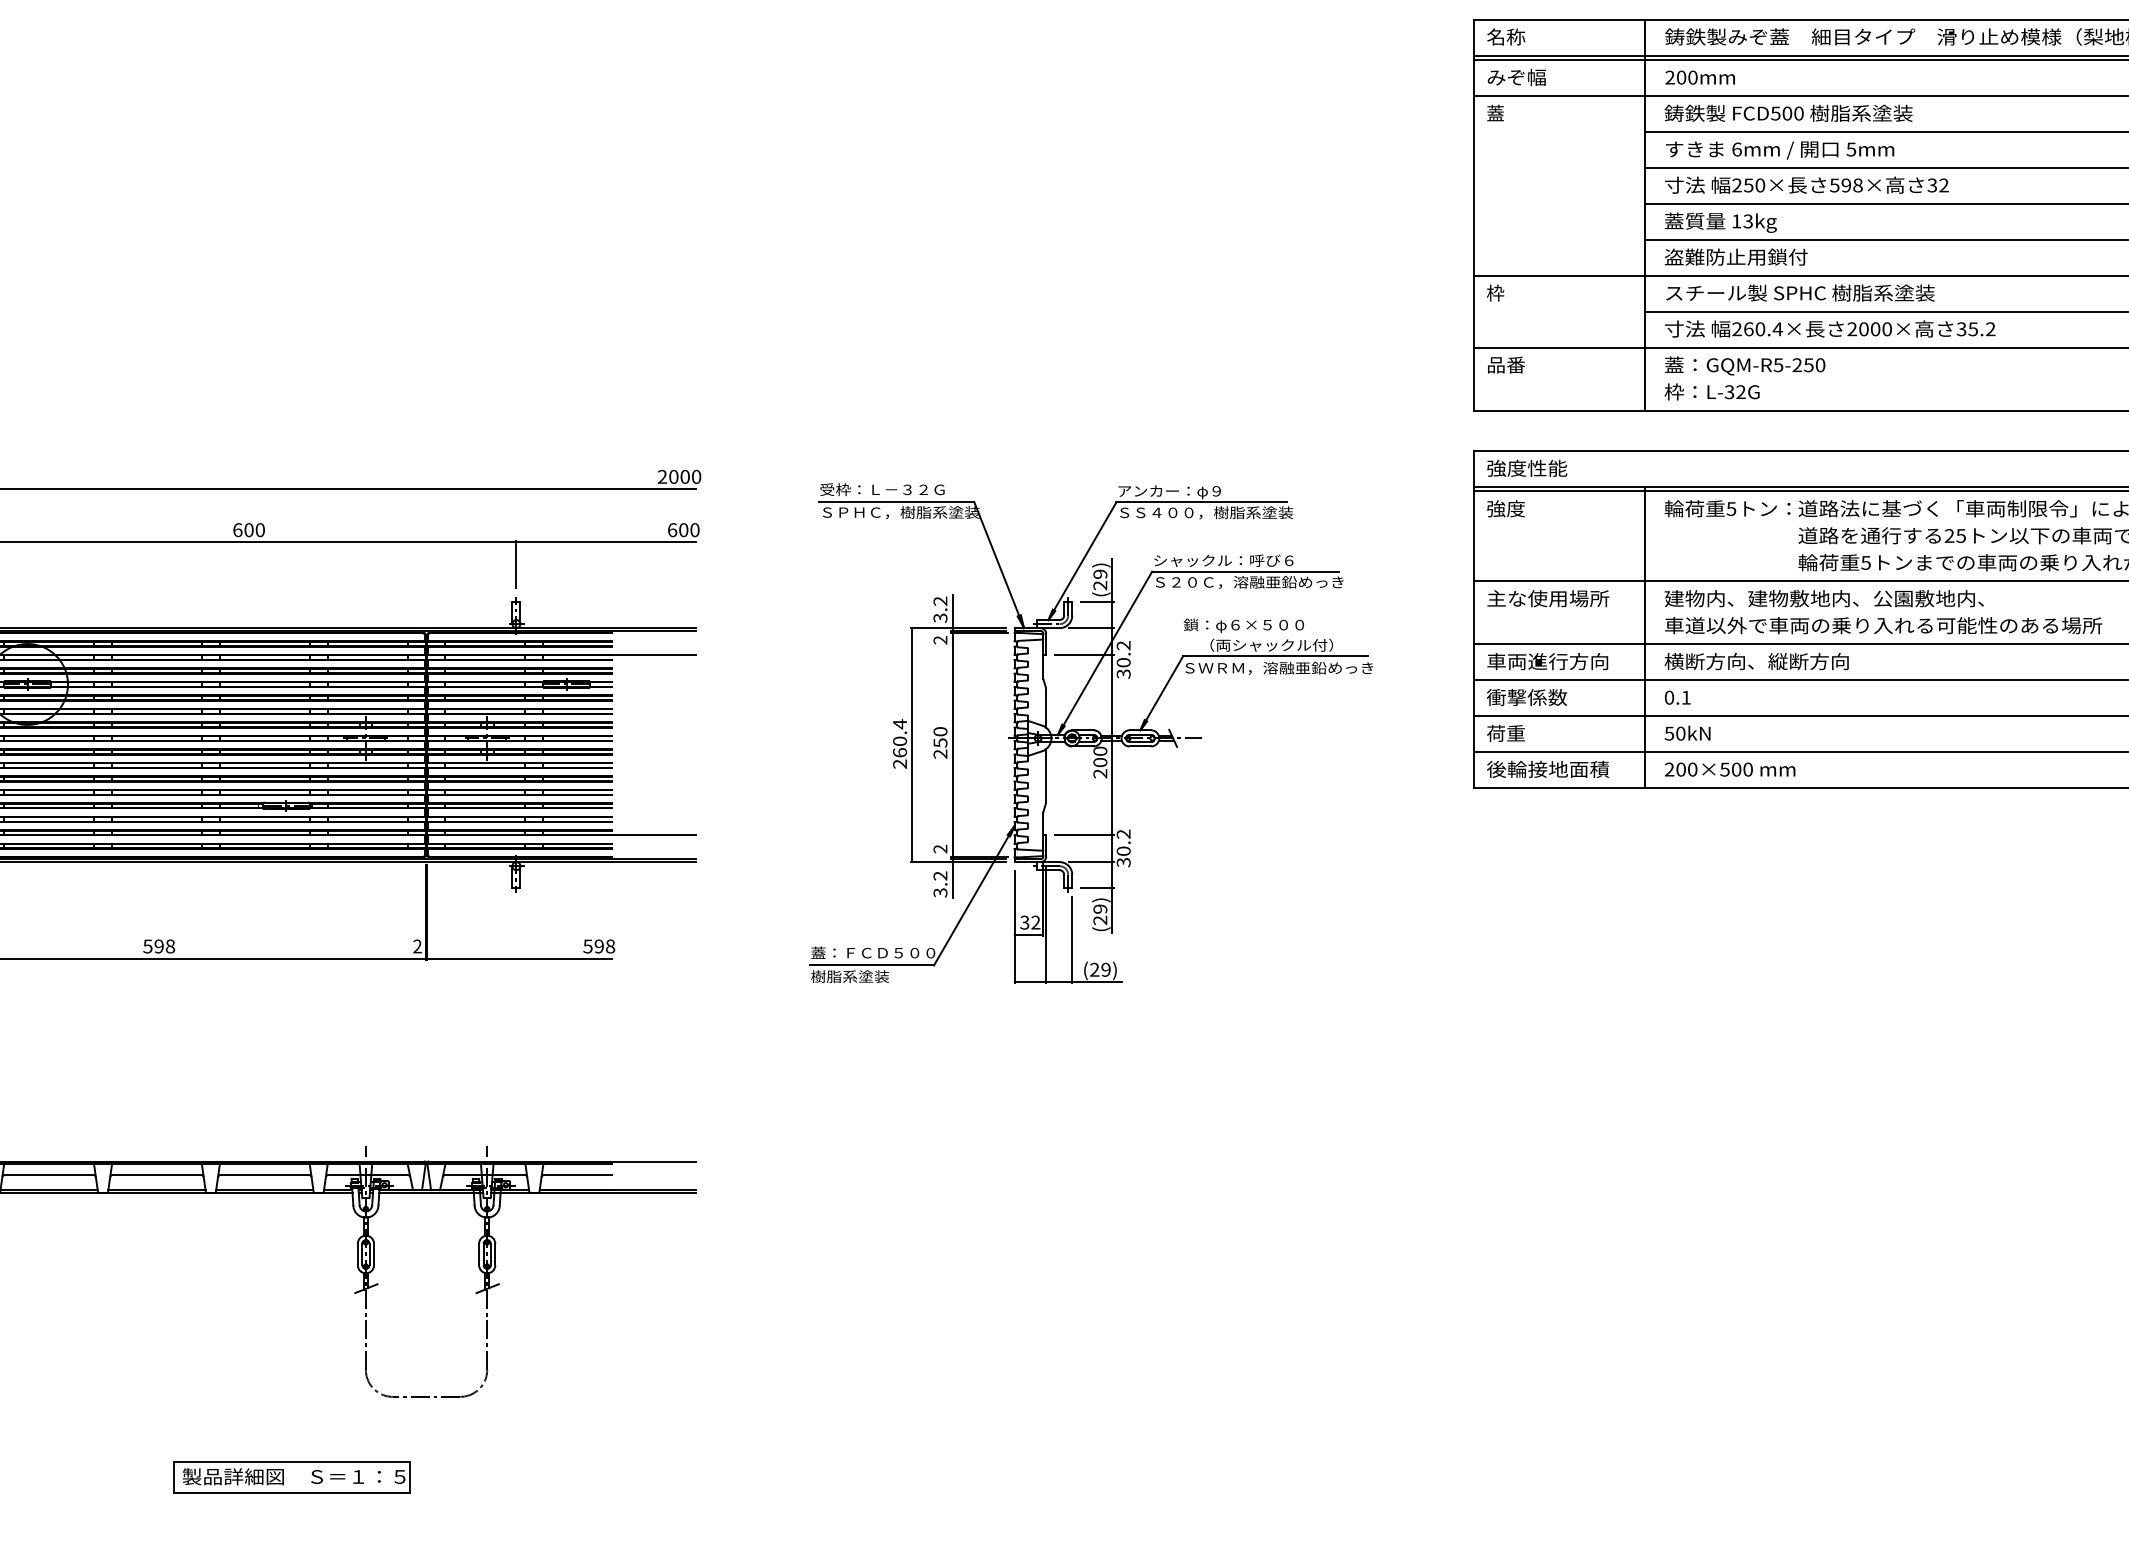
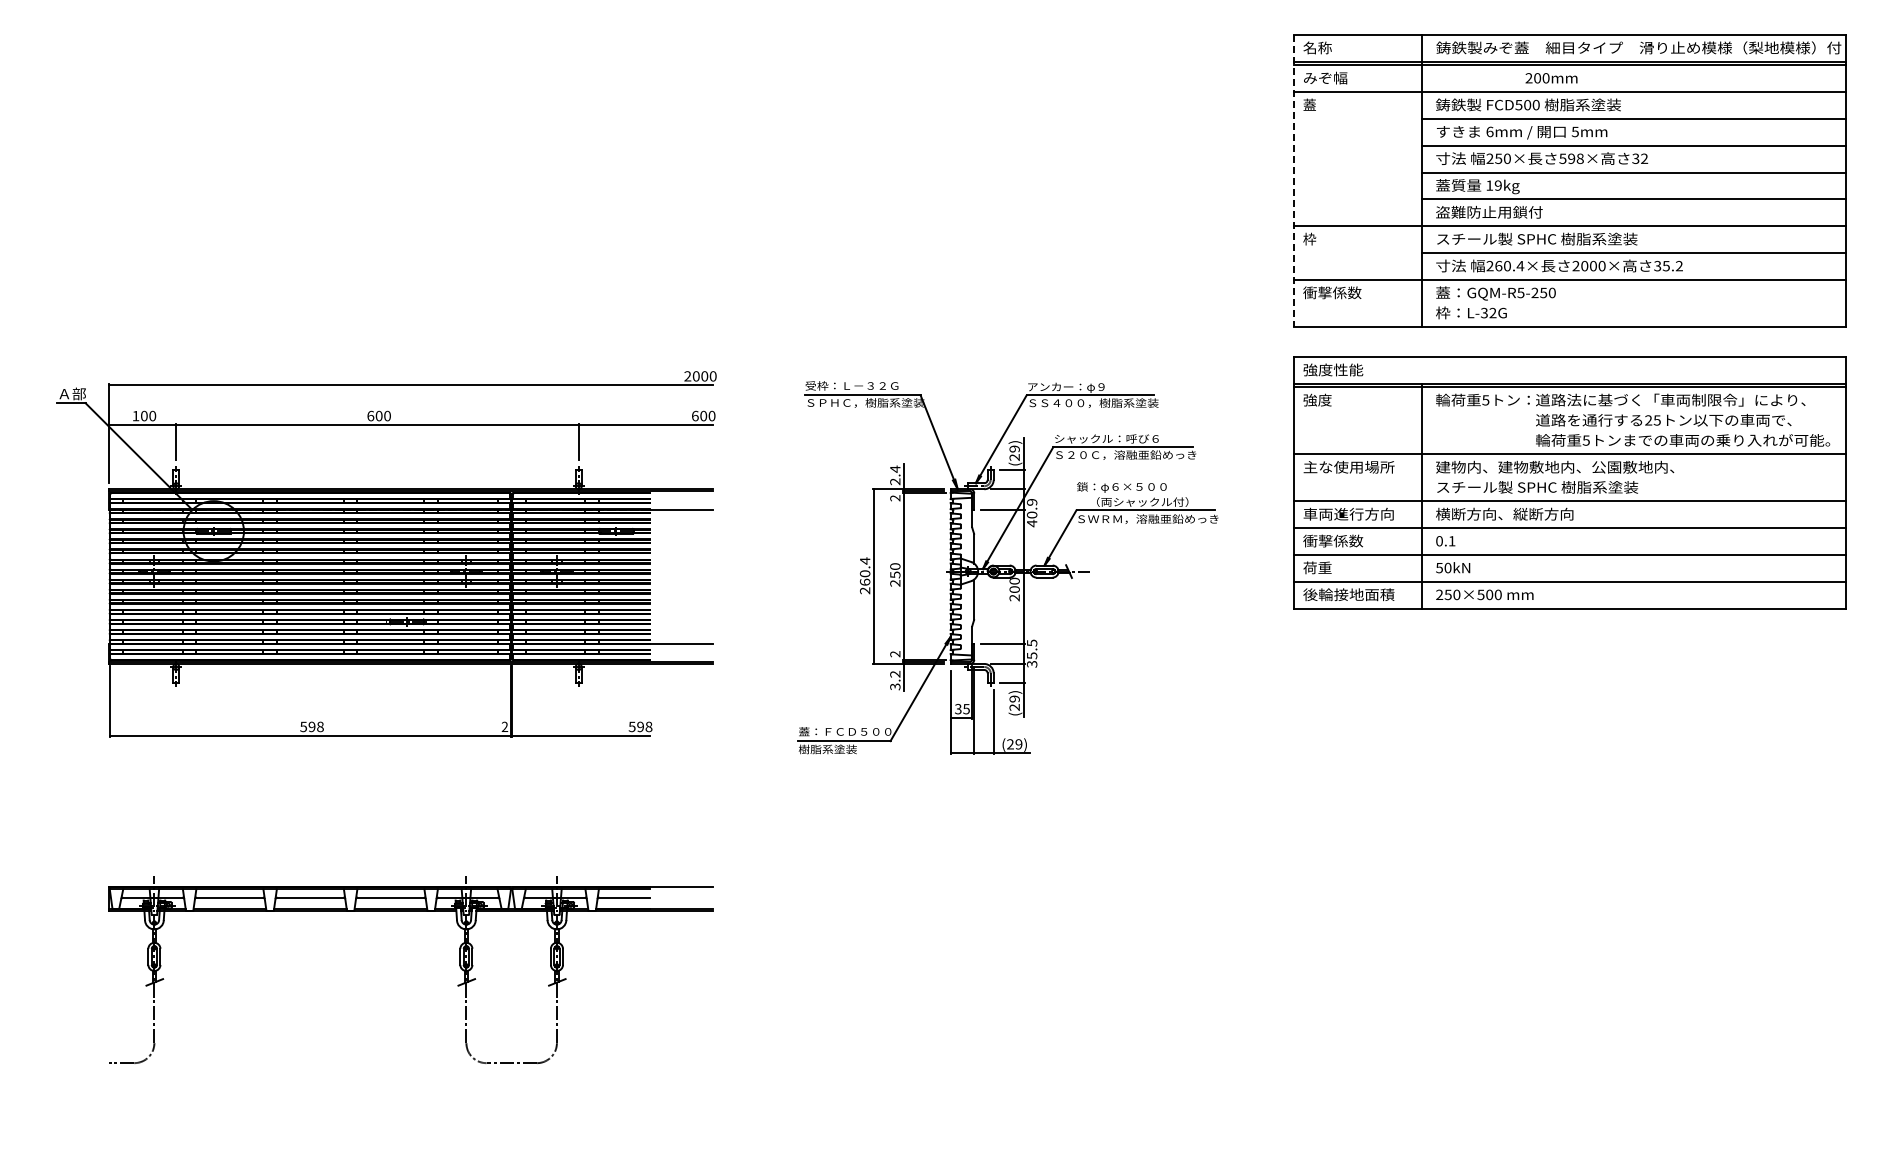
text: (1700, 77) -> (1551, 78), moved
line: (1473, 214) -> (1293, 180), solid -> dashed
text: (1747, 221) -> (1497, 185), 13kg -> 19kg
text: (1526, 364) -> (1332, 292), 品番 -> 衝撃係数
text: (940, 609) -> (895, 475), 3.2 -> 2.4
text: (1883, 625) -> (1599, 487), 車道以外で車両の乗り入れる可能性のある場所 -> スチール製 SPHC 樹脂系塗装
text: (1122, 660) -> (1031, 513), 30.2 -> 40.9
text: (1680, 769) -> (1447, 594), 200×500 -> 250×500
text: (1122, 842) -> (1031, 649), 30.2 -> 35.5
text: (1035, 921) -> (966, 708), 32 -> 35
part: (291, 1477) -> (410, 1123), removed

